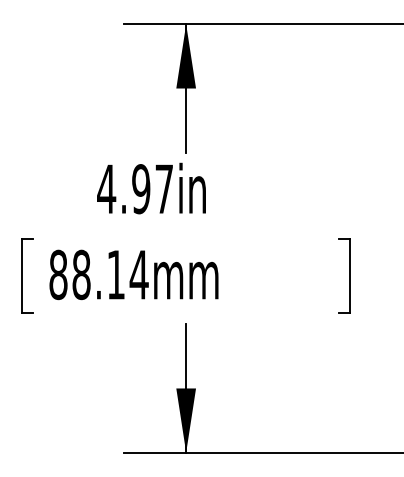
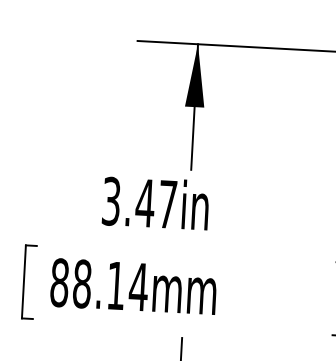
text: (123, 189) -> (127, 202), 4.97in -> 3.47in

